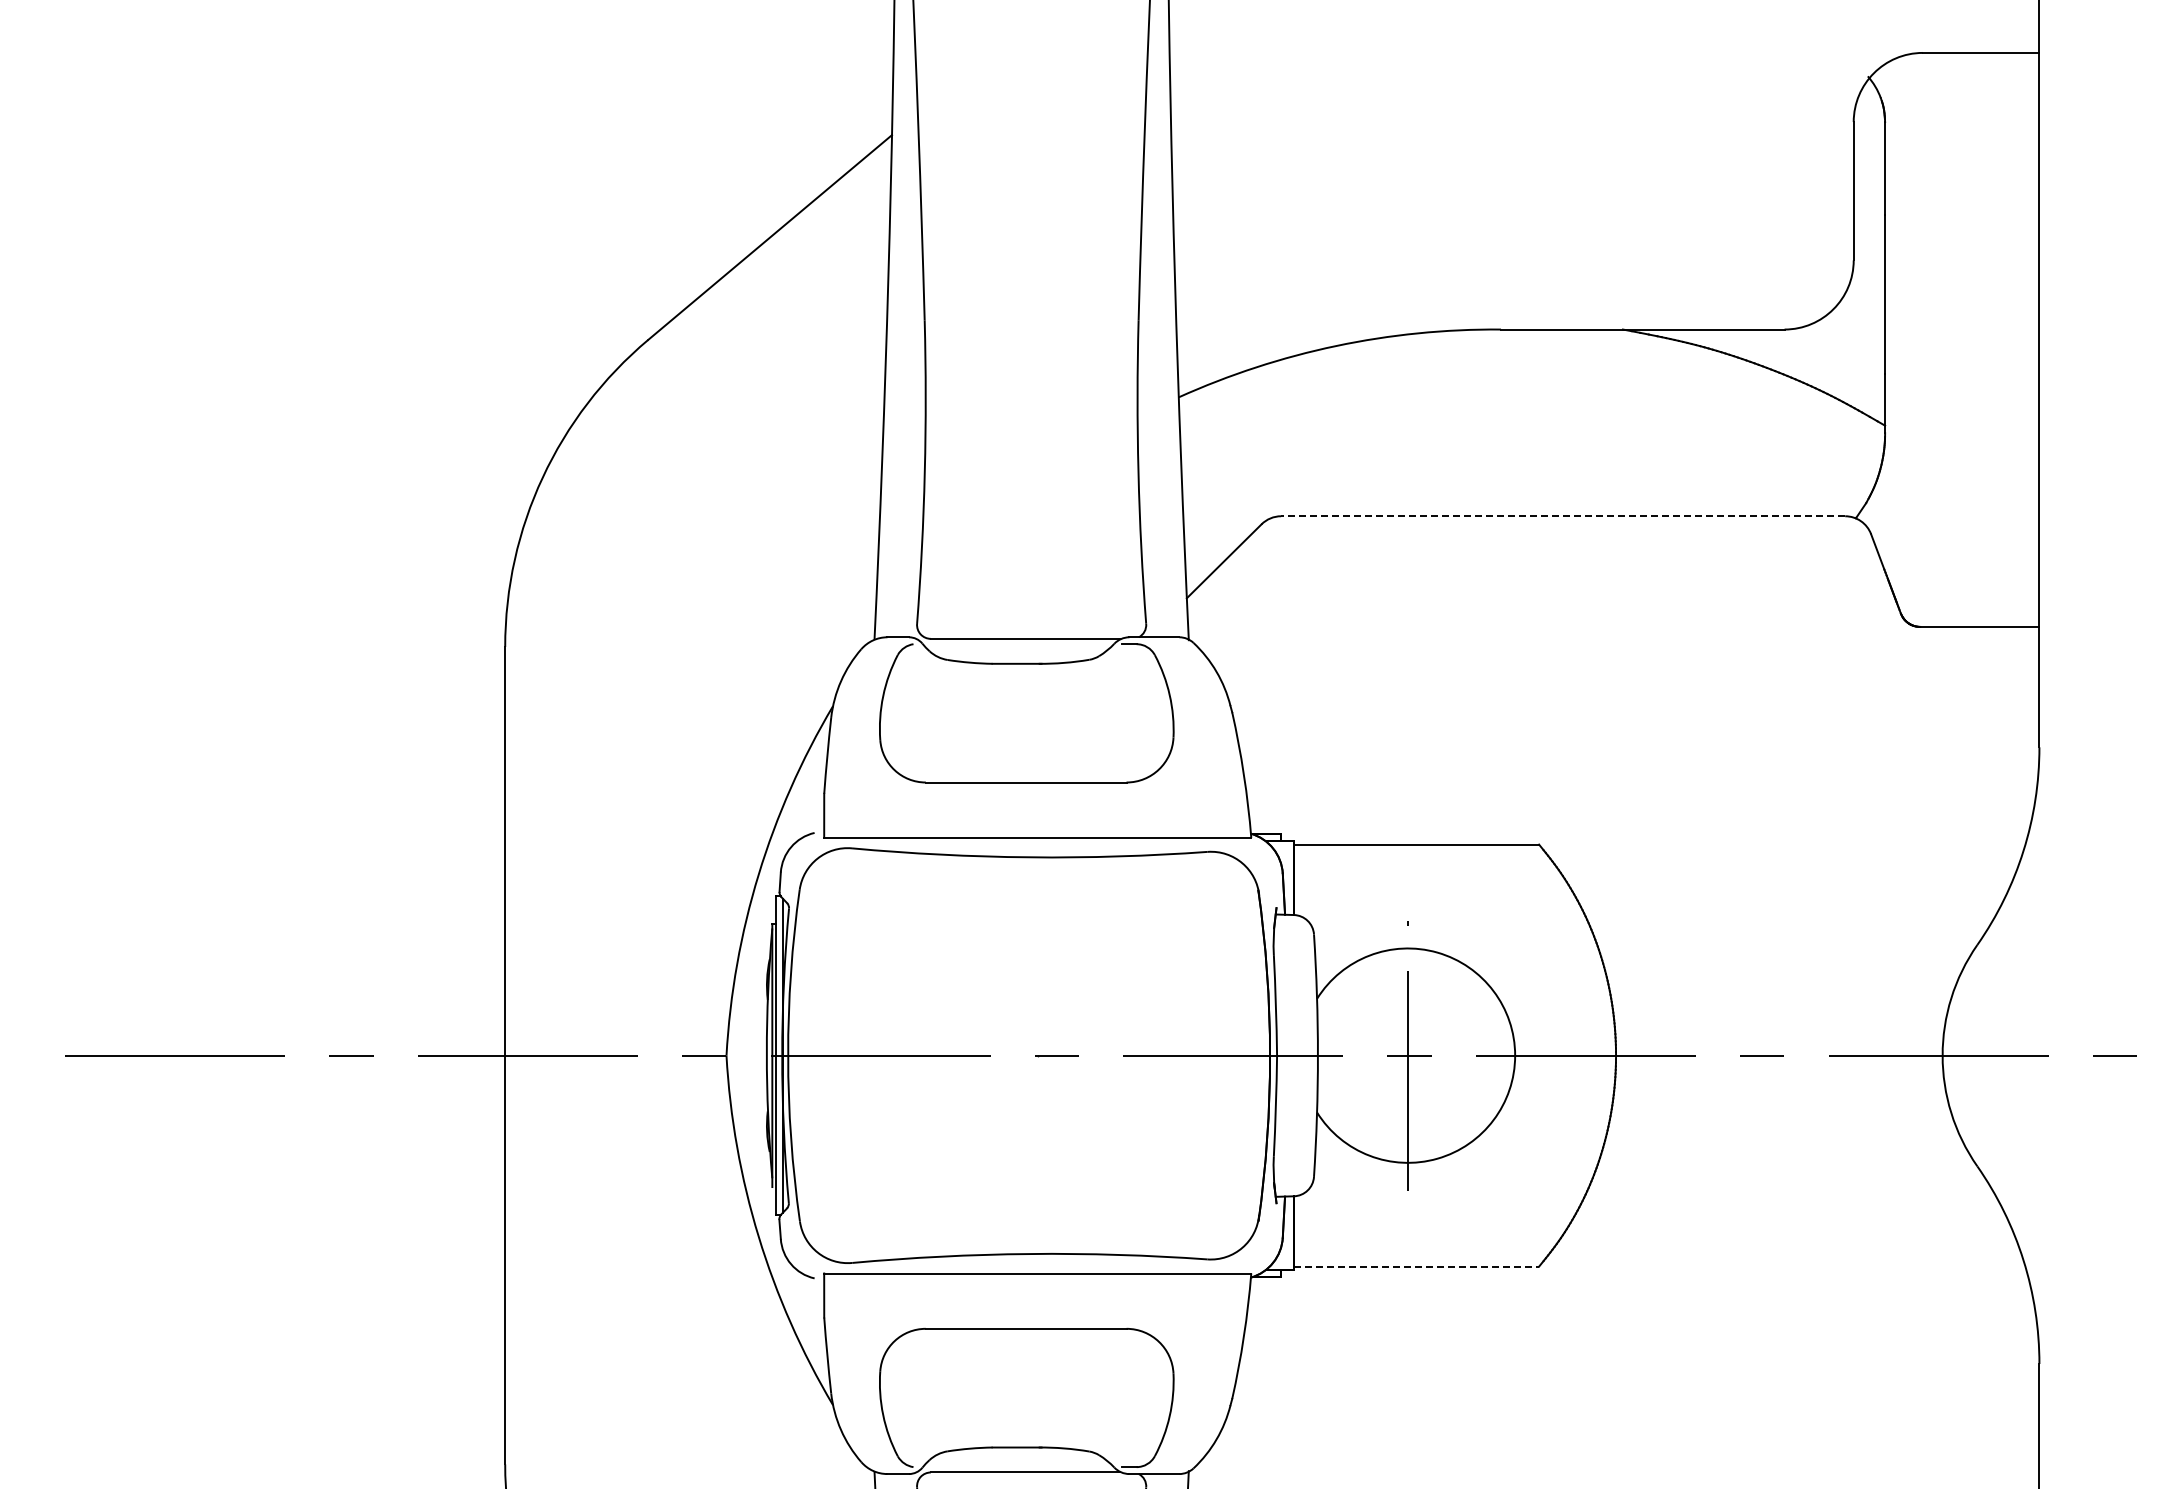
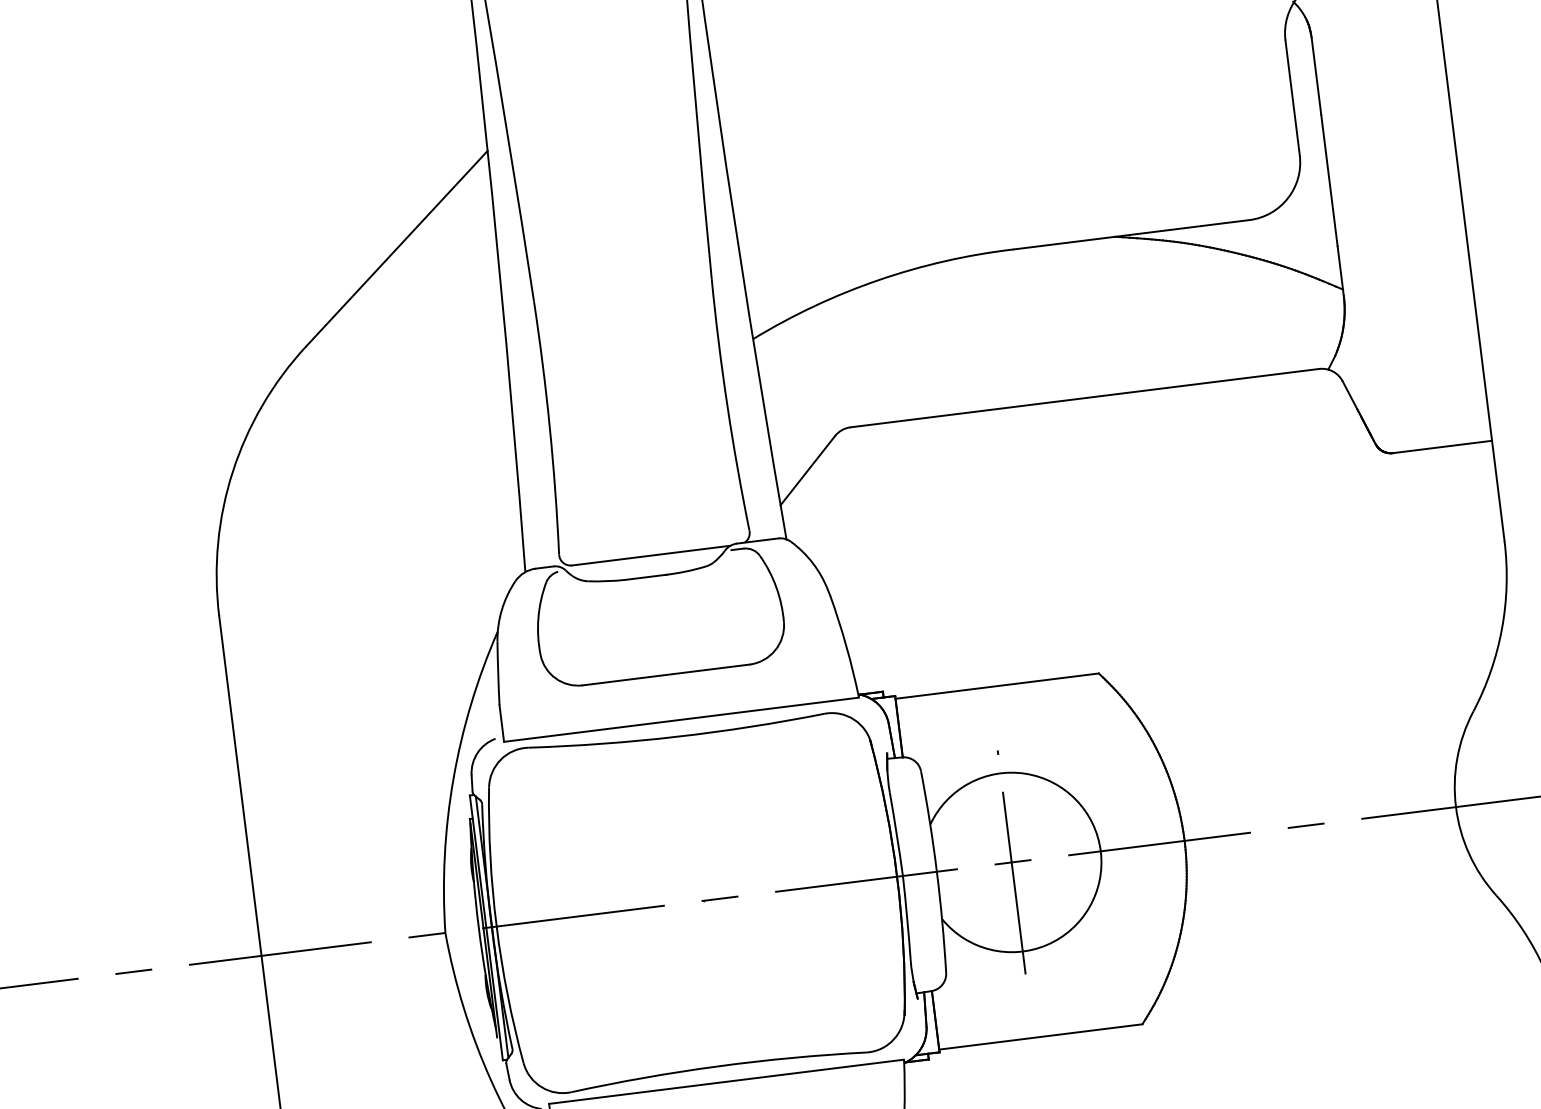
line: (1562, 516) -> (1084, 398), dashed -> solid
line: (1417, 1266) -> (1041, 1036), dashed -> solid

